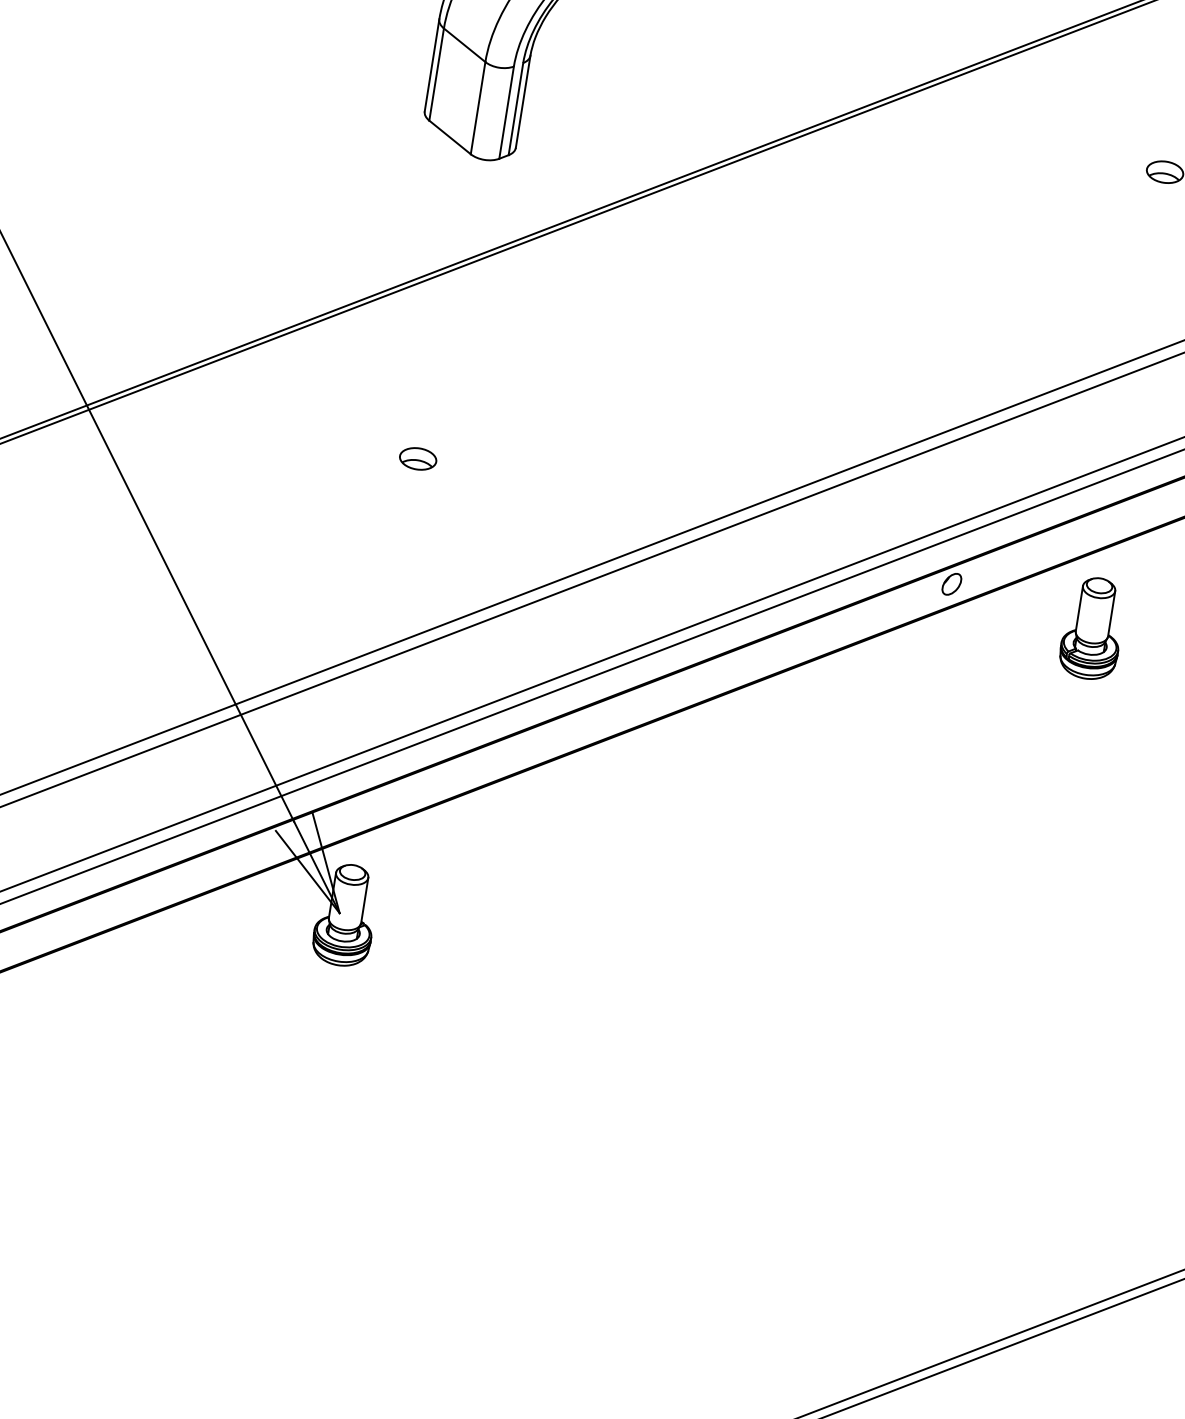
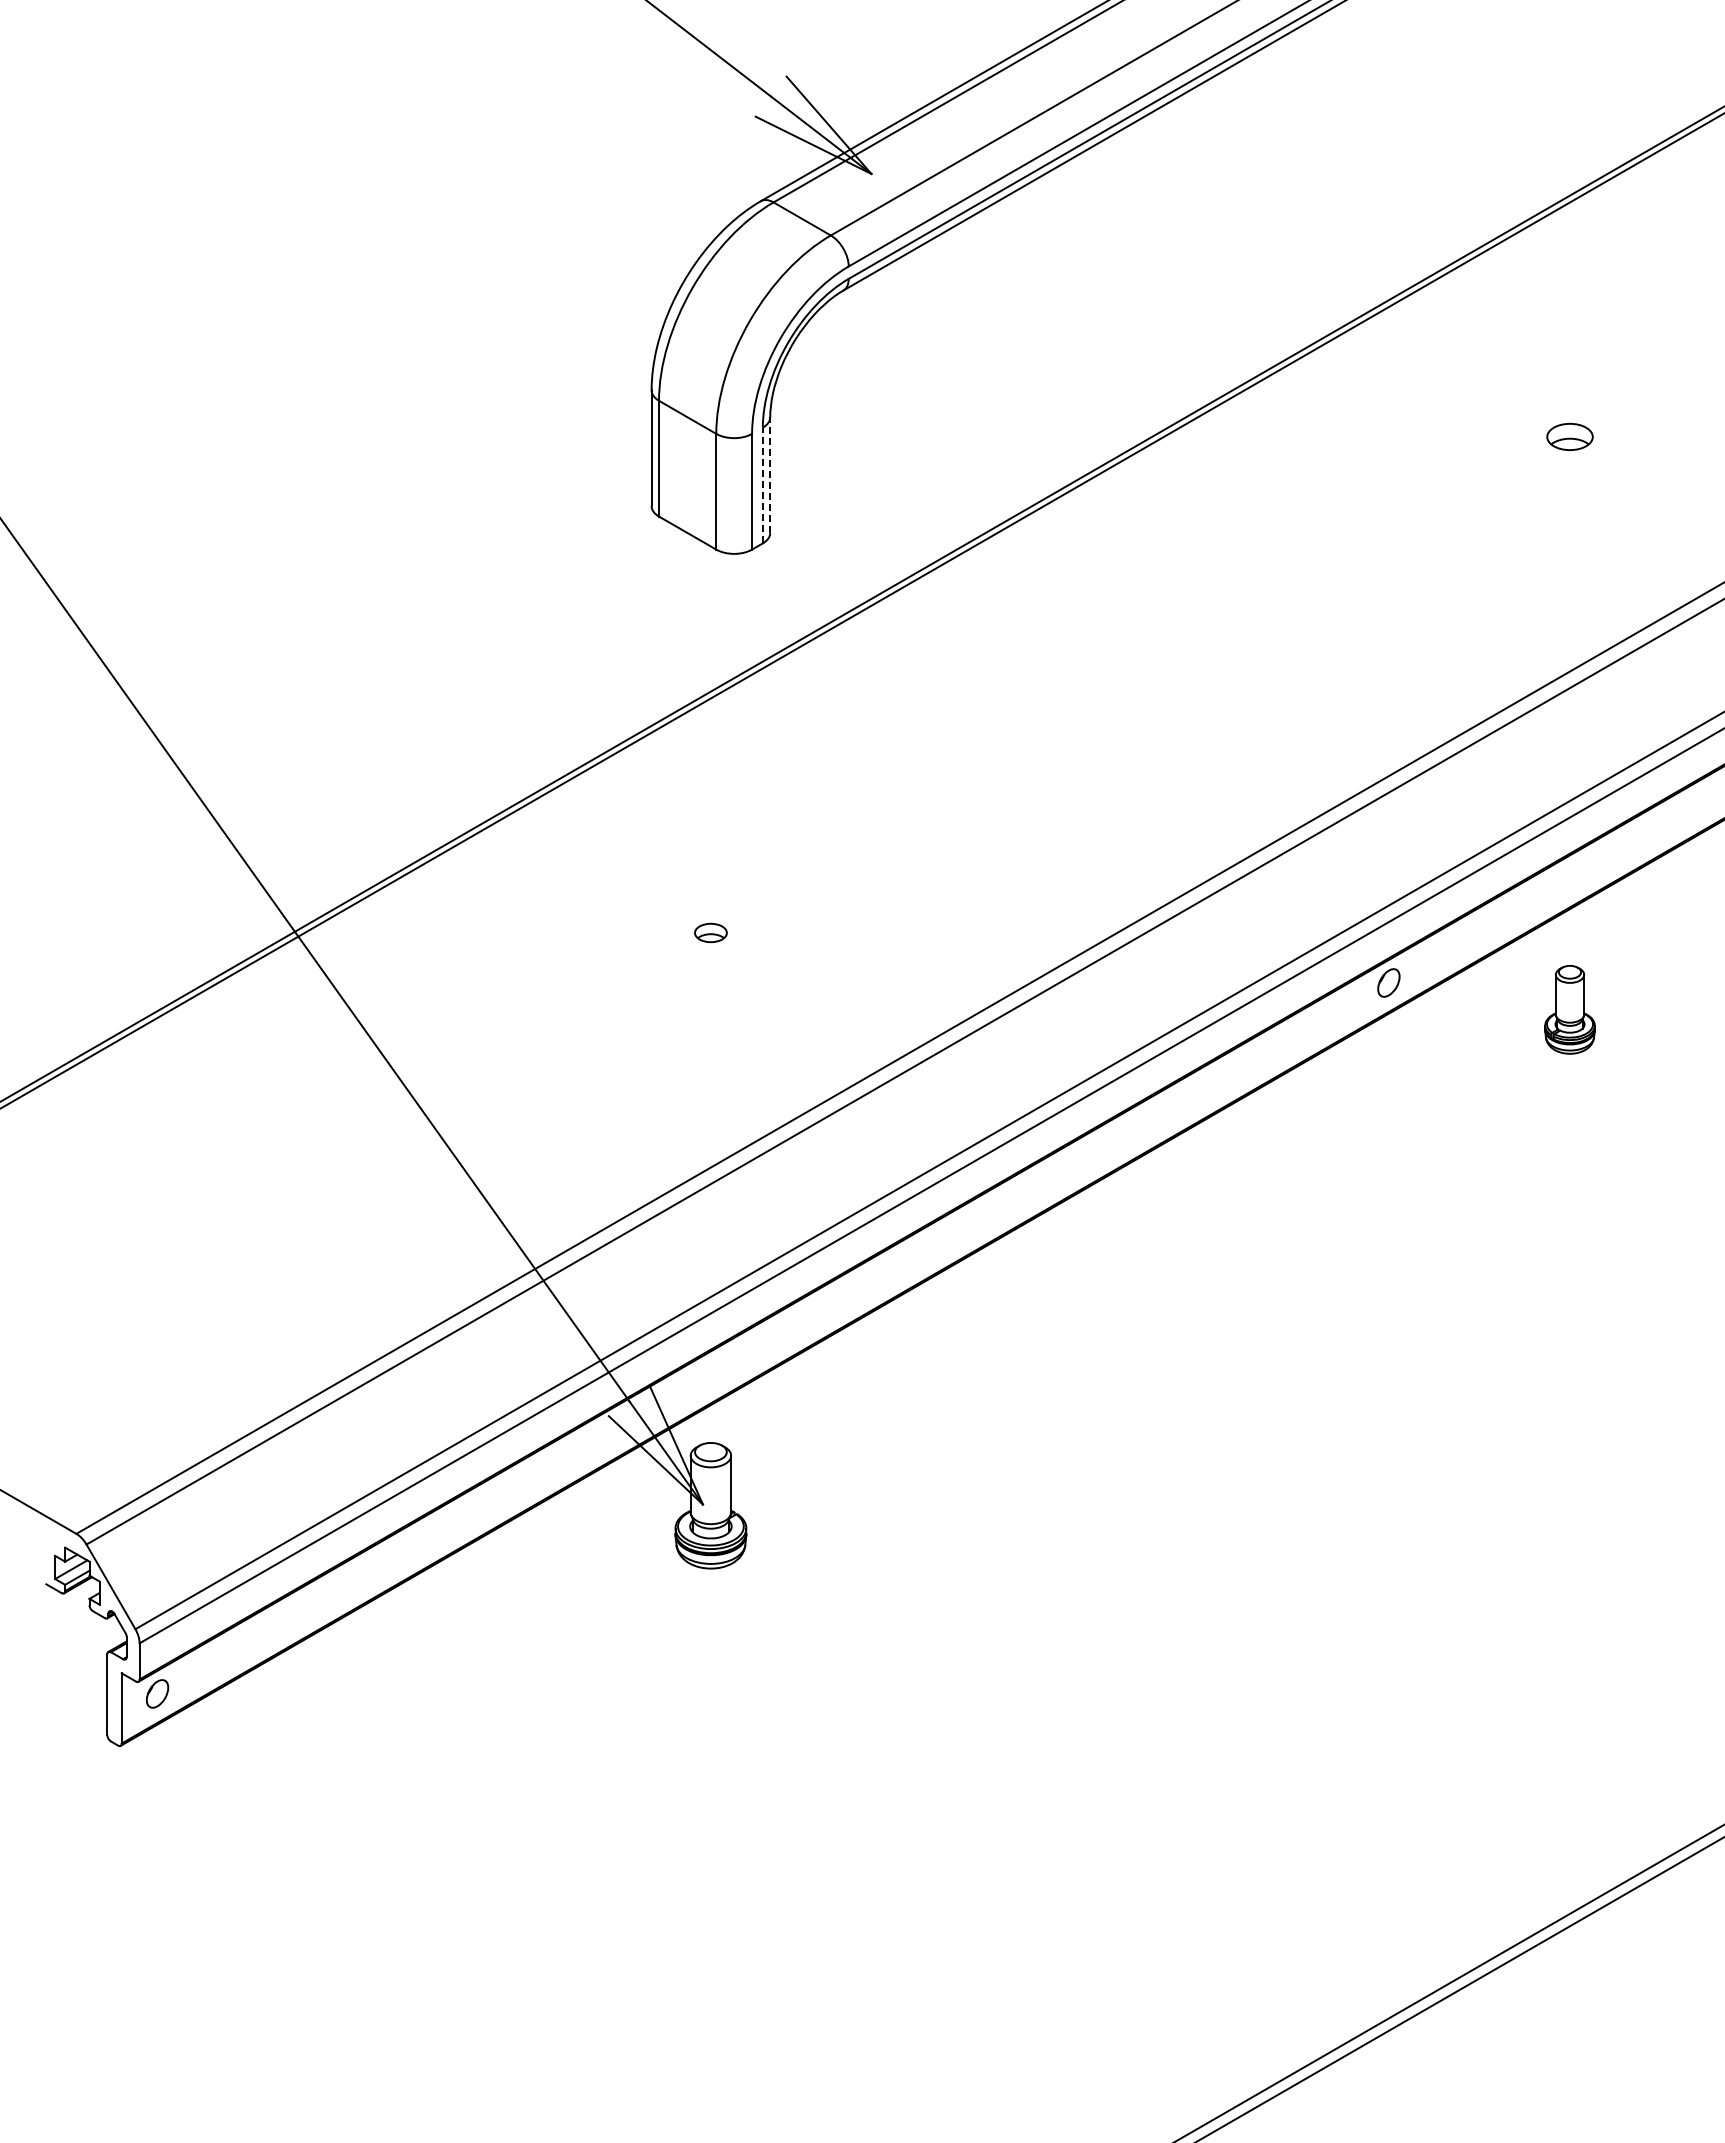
line: (523, 102) -> (770, 475), solid -> dashed
line: (515, 109) -> (762, 485), solid -> dashed
part: (417, 458) -> (710, 932), size x0.7
part: (1092, 628) -> (1569, 1009), size x0.7

